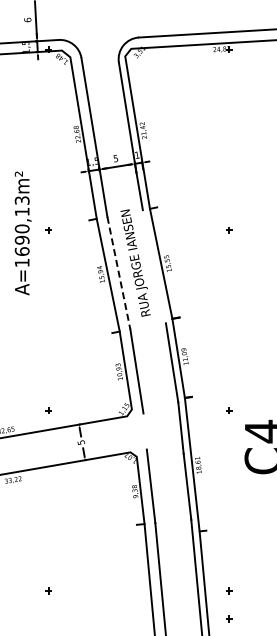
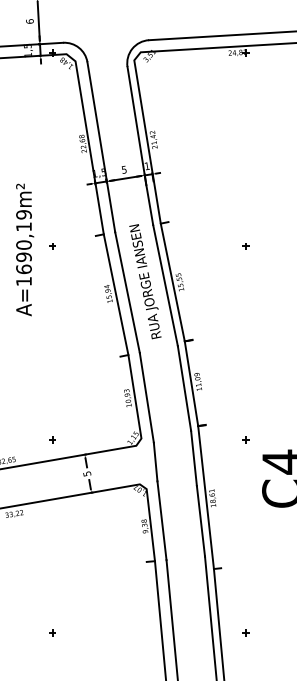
text: (22, 200) -> (24, 214), A=1690,13m² -> A=1690,19m²
line: (153, 266) -> (164, 285), added
line: (118, 273) -> (127, 292), dashed -> solid
line: (144, 431) -> (154, 462), added
part: (229, 618) -> (245, 662), removed

